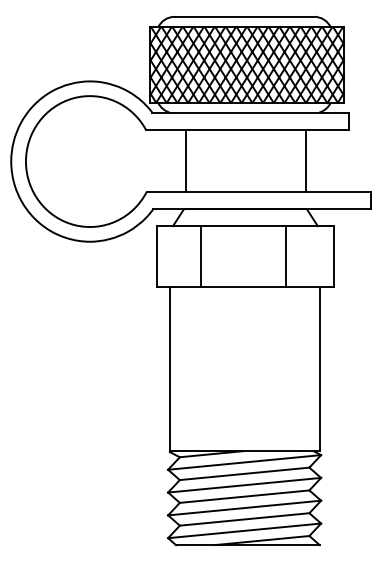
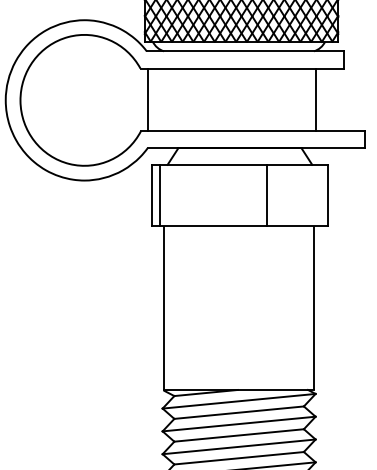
line: (185, 160) -> (148, 99), moved
line: (305, 160) -> (315, 99), moved
line: (201, 256) -> (160, 195), moved
line: (285, 256) -> (267, 195), moved

